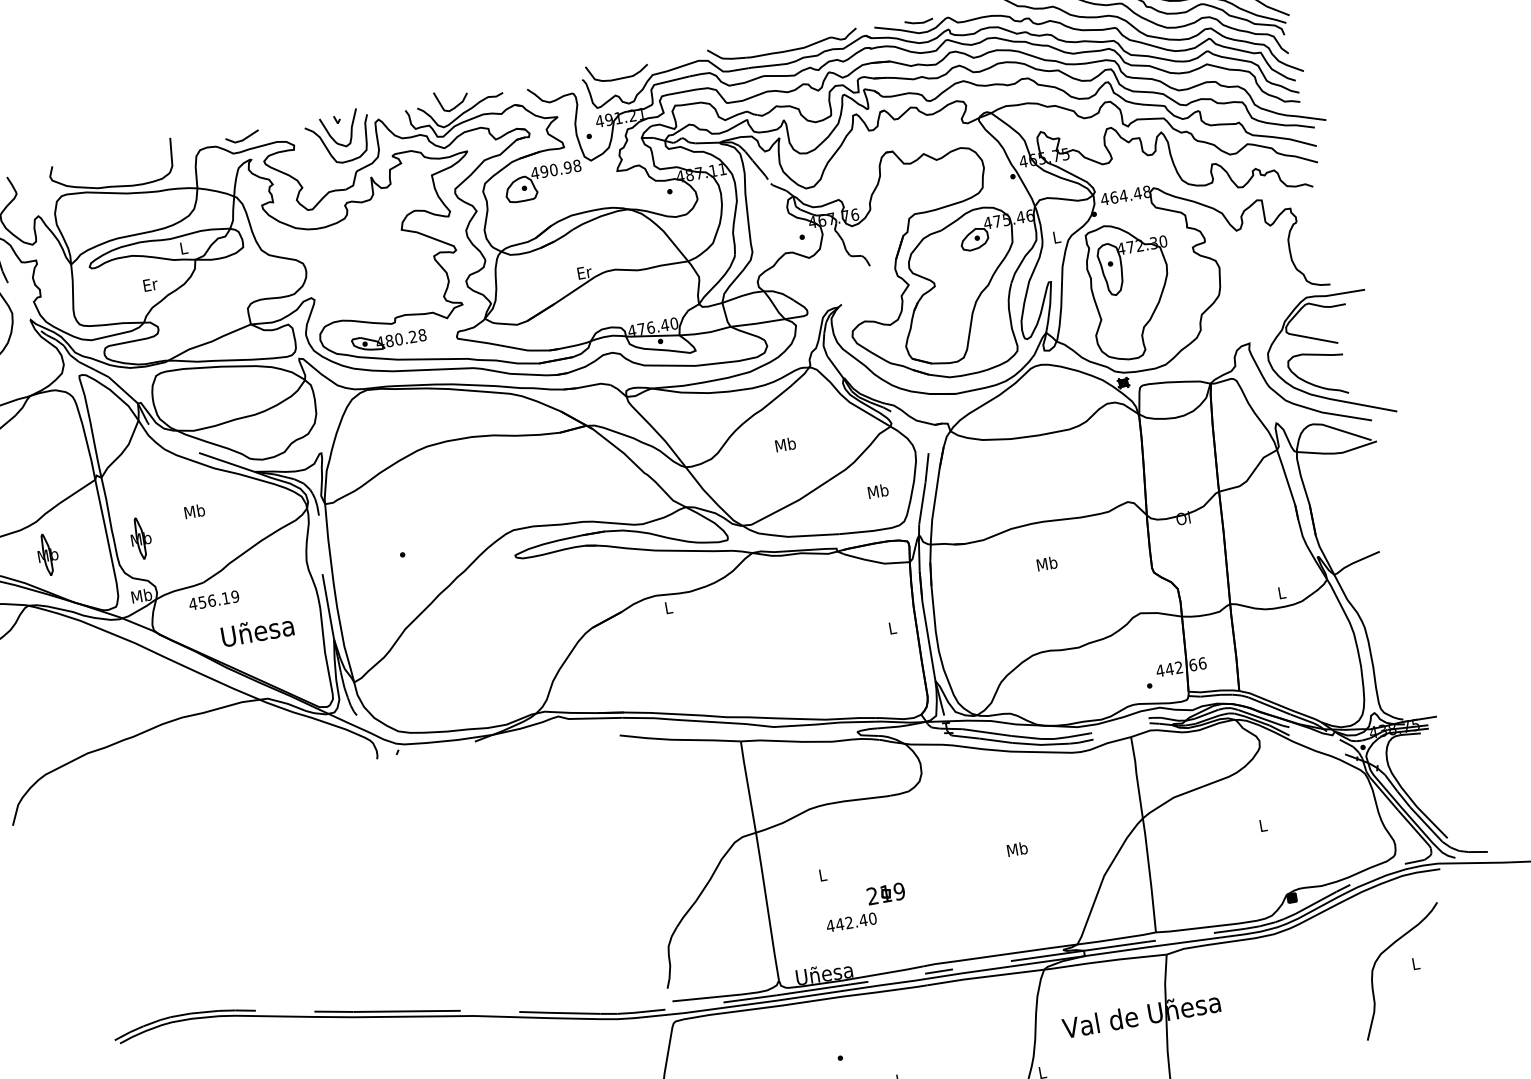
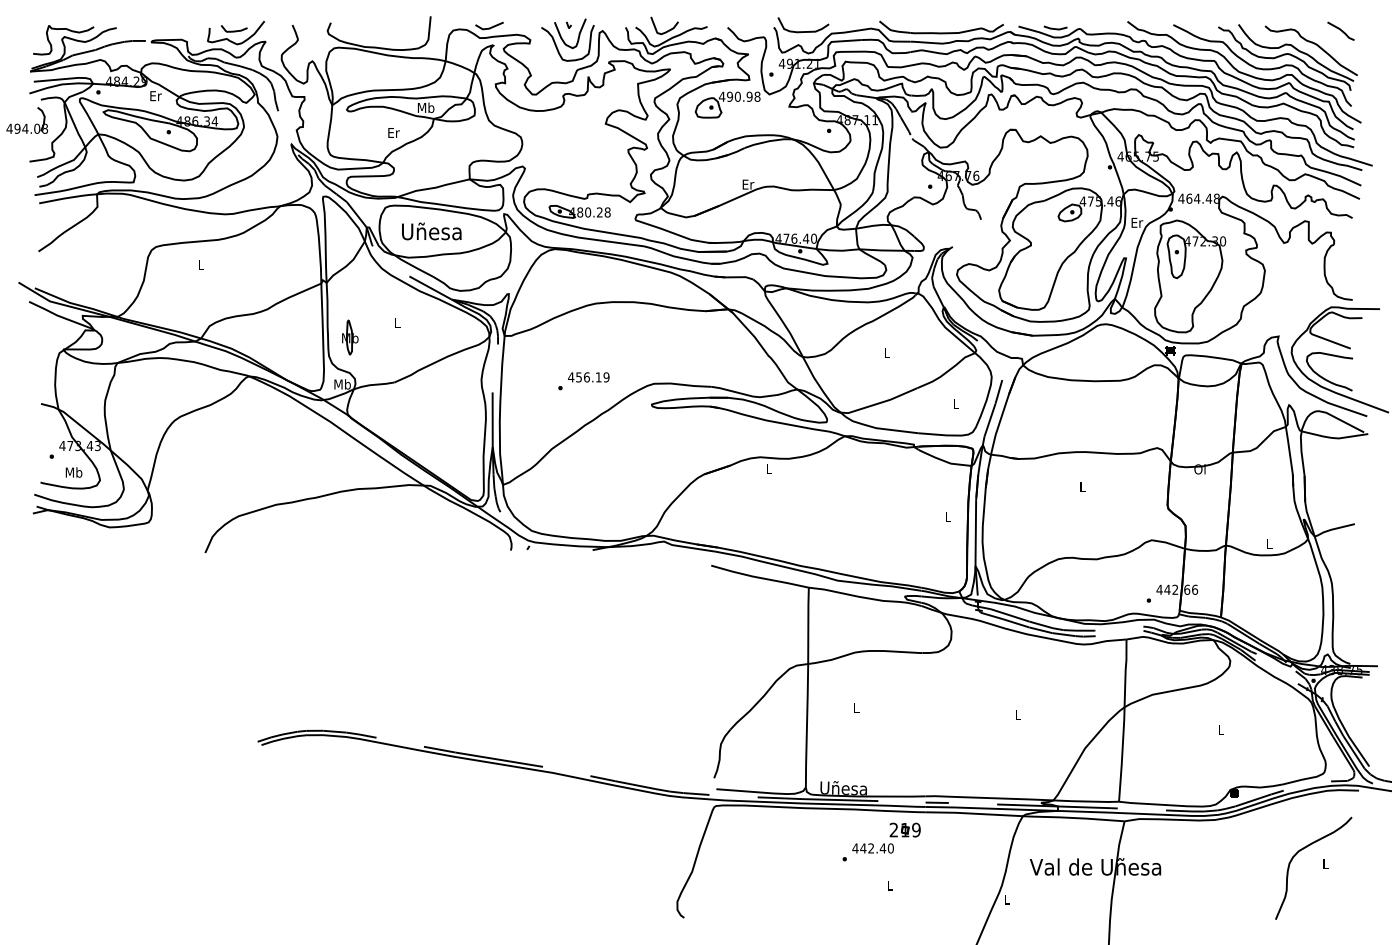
text: (1057, 236) -> (1137, 222), L -> Er
text: (182, 247) -> (425, 107), L -> Mb
text: (785, 444) -> (887, 352), Mb -> L
text: (877, 490) -> (955, 403), Mb -> L
text: (194, 511) -> (397, 323), Mb -> L
part: (48, 554) -> (272, 337), removed
text: (1046, 563) -> (1082, 486), Mb -> L
text: (213, 600) -> (588, 377), moved
text: (257, 631) -> (431, 231), moved
text: (1017, 849) -> (1018, 714), Mb -> L
part: (865, 906) -> (886, 837), moved

